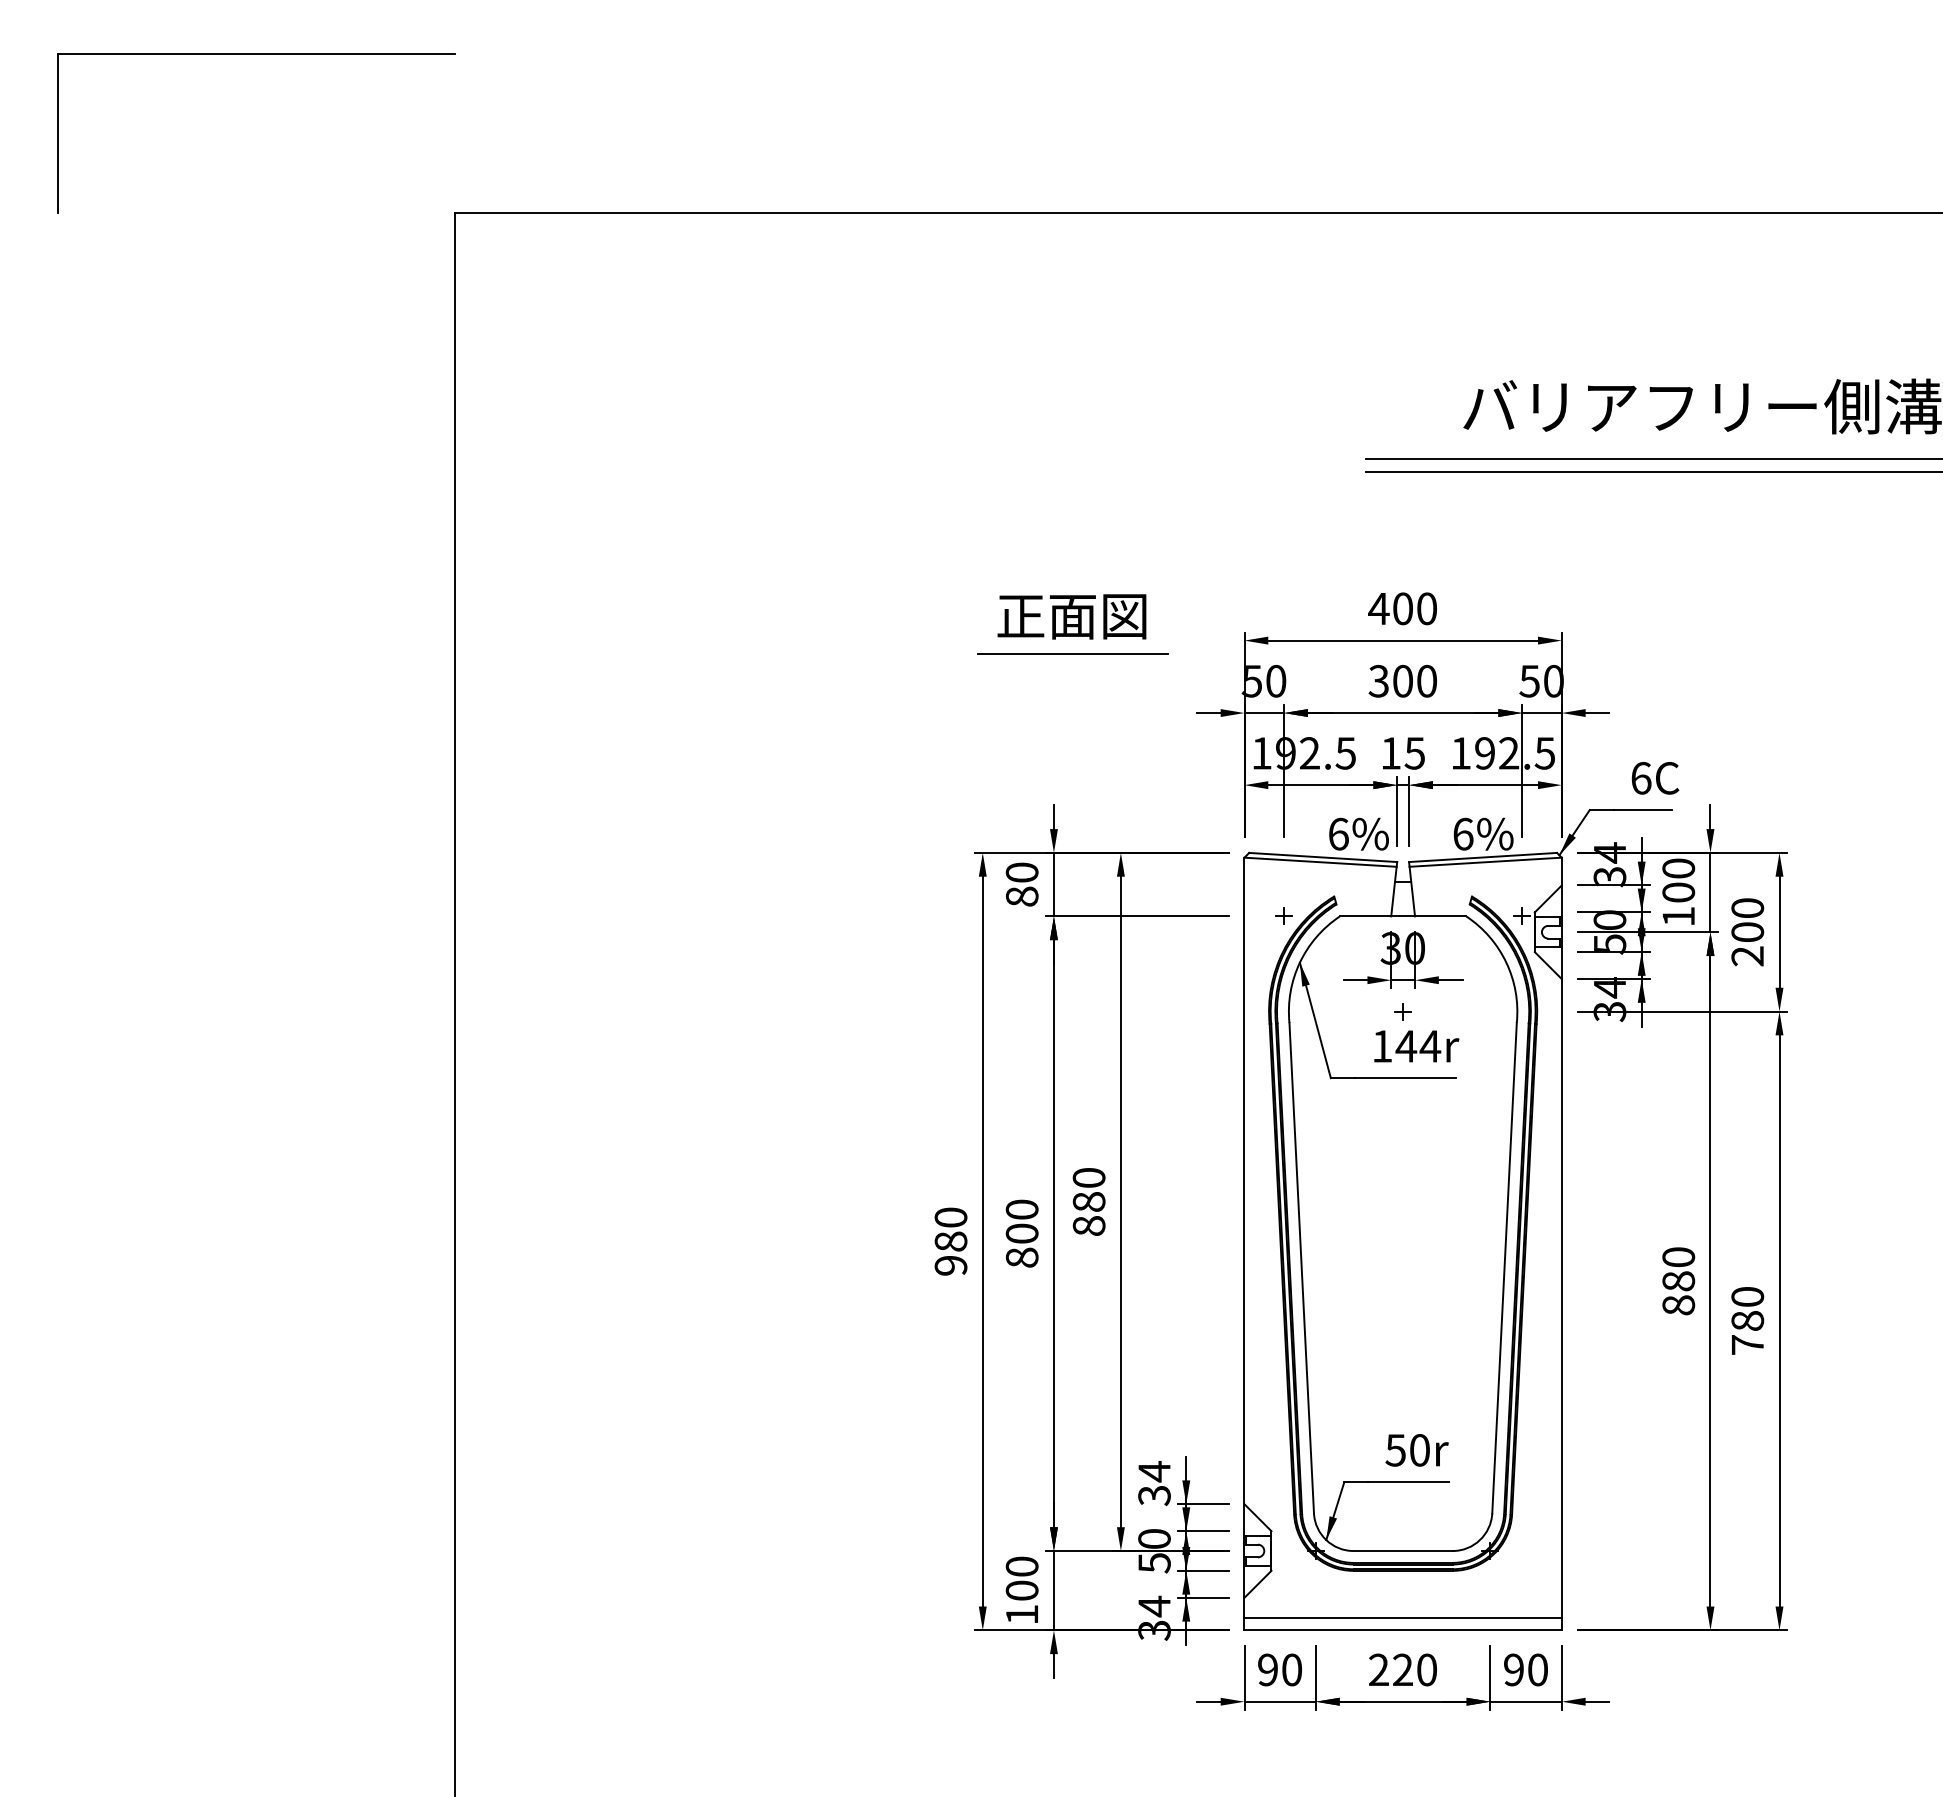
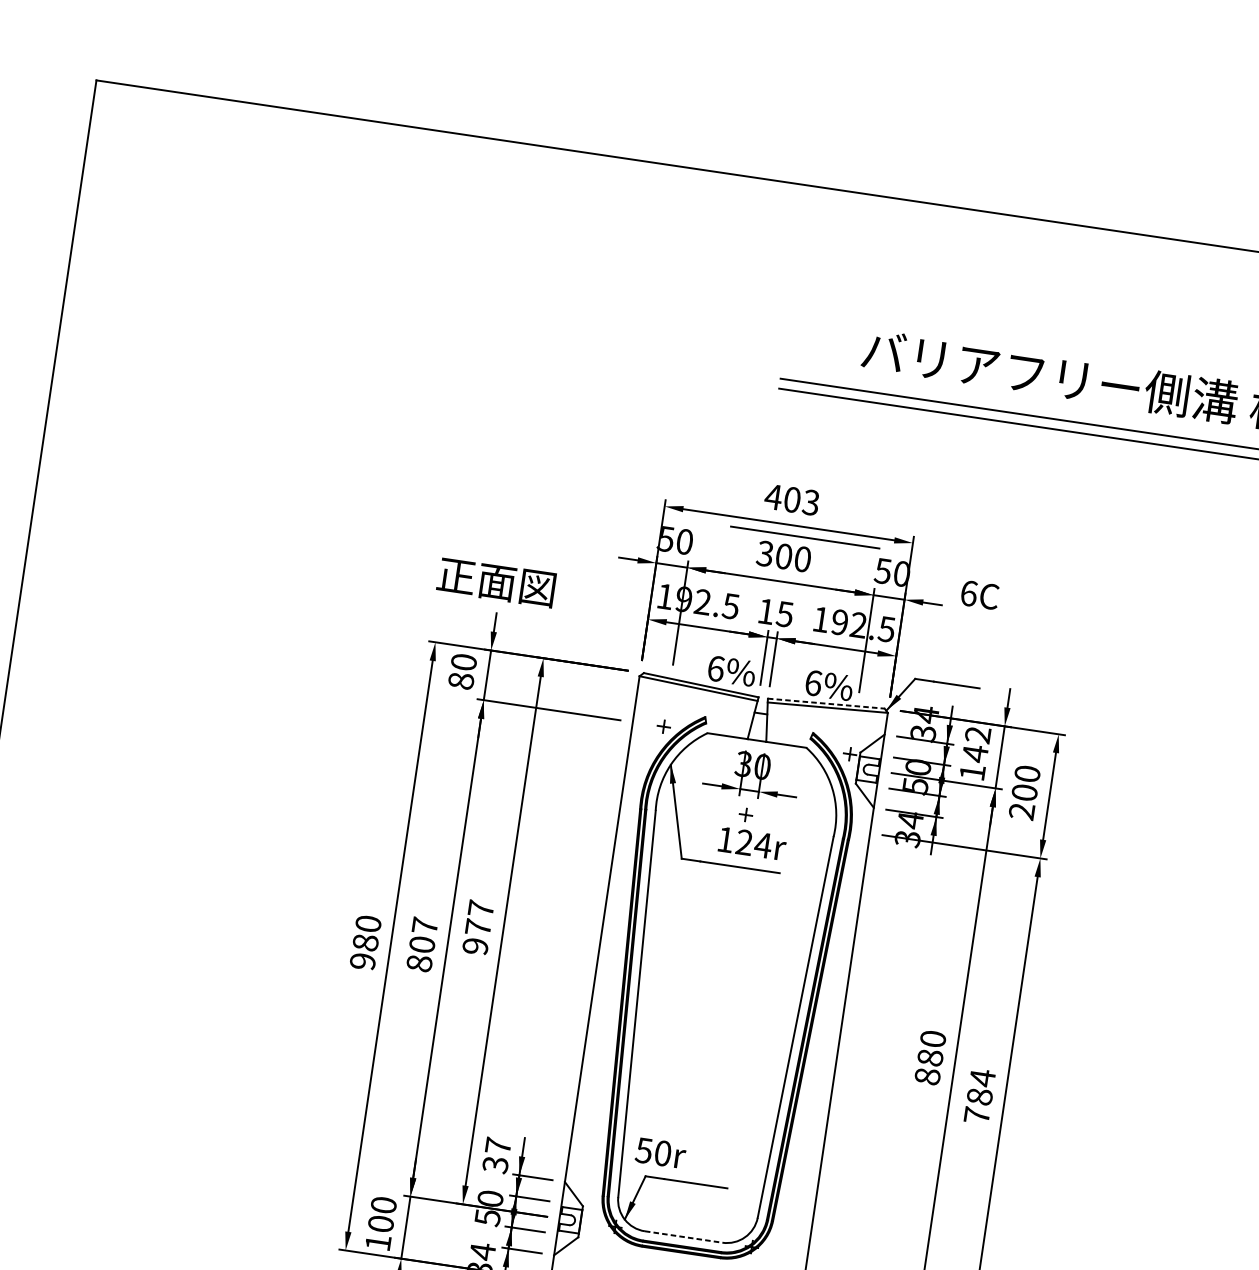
text: (1426, 608) -> (810, 502), 400 -> 403
text: (1071, 616) -> (496, 582), moved
line: (1072, 653) -> (804, 537), moved
text: (1655, 778) -> (980, 595), moved
line: (1483, 857) -> (826, 703), solid -> dashed
text: (1678, 880) -> (976, 744), 100 -> 142
text: (1406, 1046) -> (744, 842), 144r -> 124r
text: (1088, 1201) -> (477, 927), 880 -> 977
text: (1021, 1209) -> (424, 925), 800 -> 807
text: (1747, 1296) -> (982, 1077), 780 -> 784
text: (1416, 1450) -> (660, 1153), moved
text: (1154, 1471) -> (498, 1146), 34 -> 37
line: (1403, 1551) -> (683, 1237), solid -> dashed

